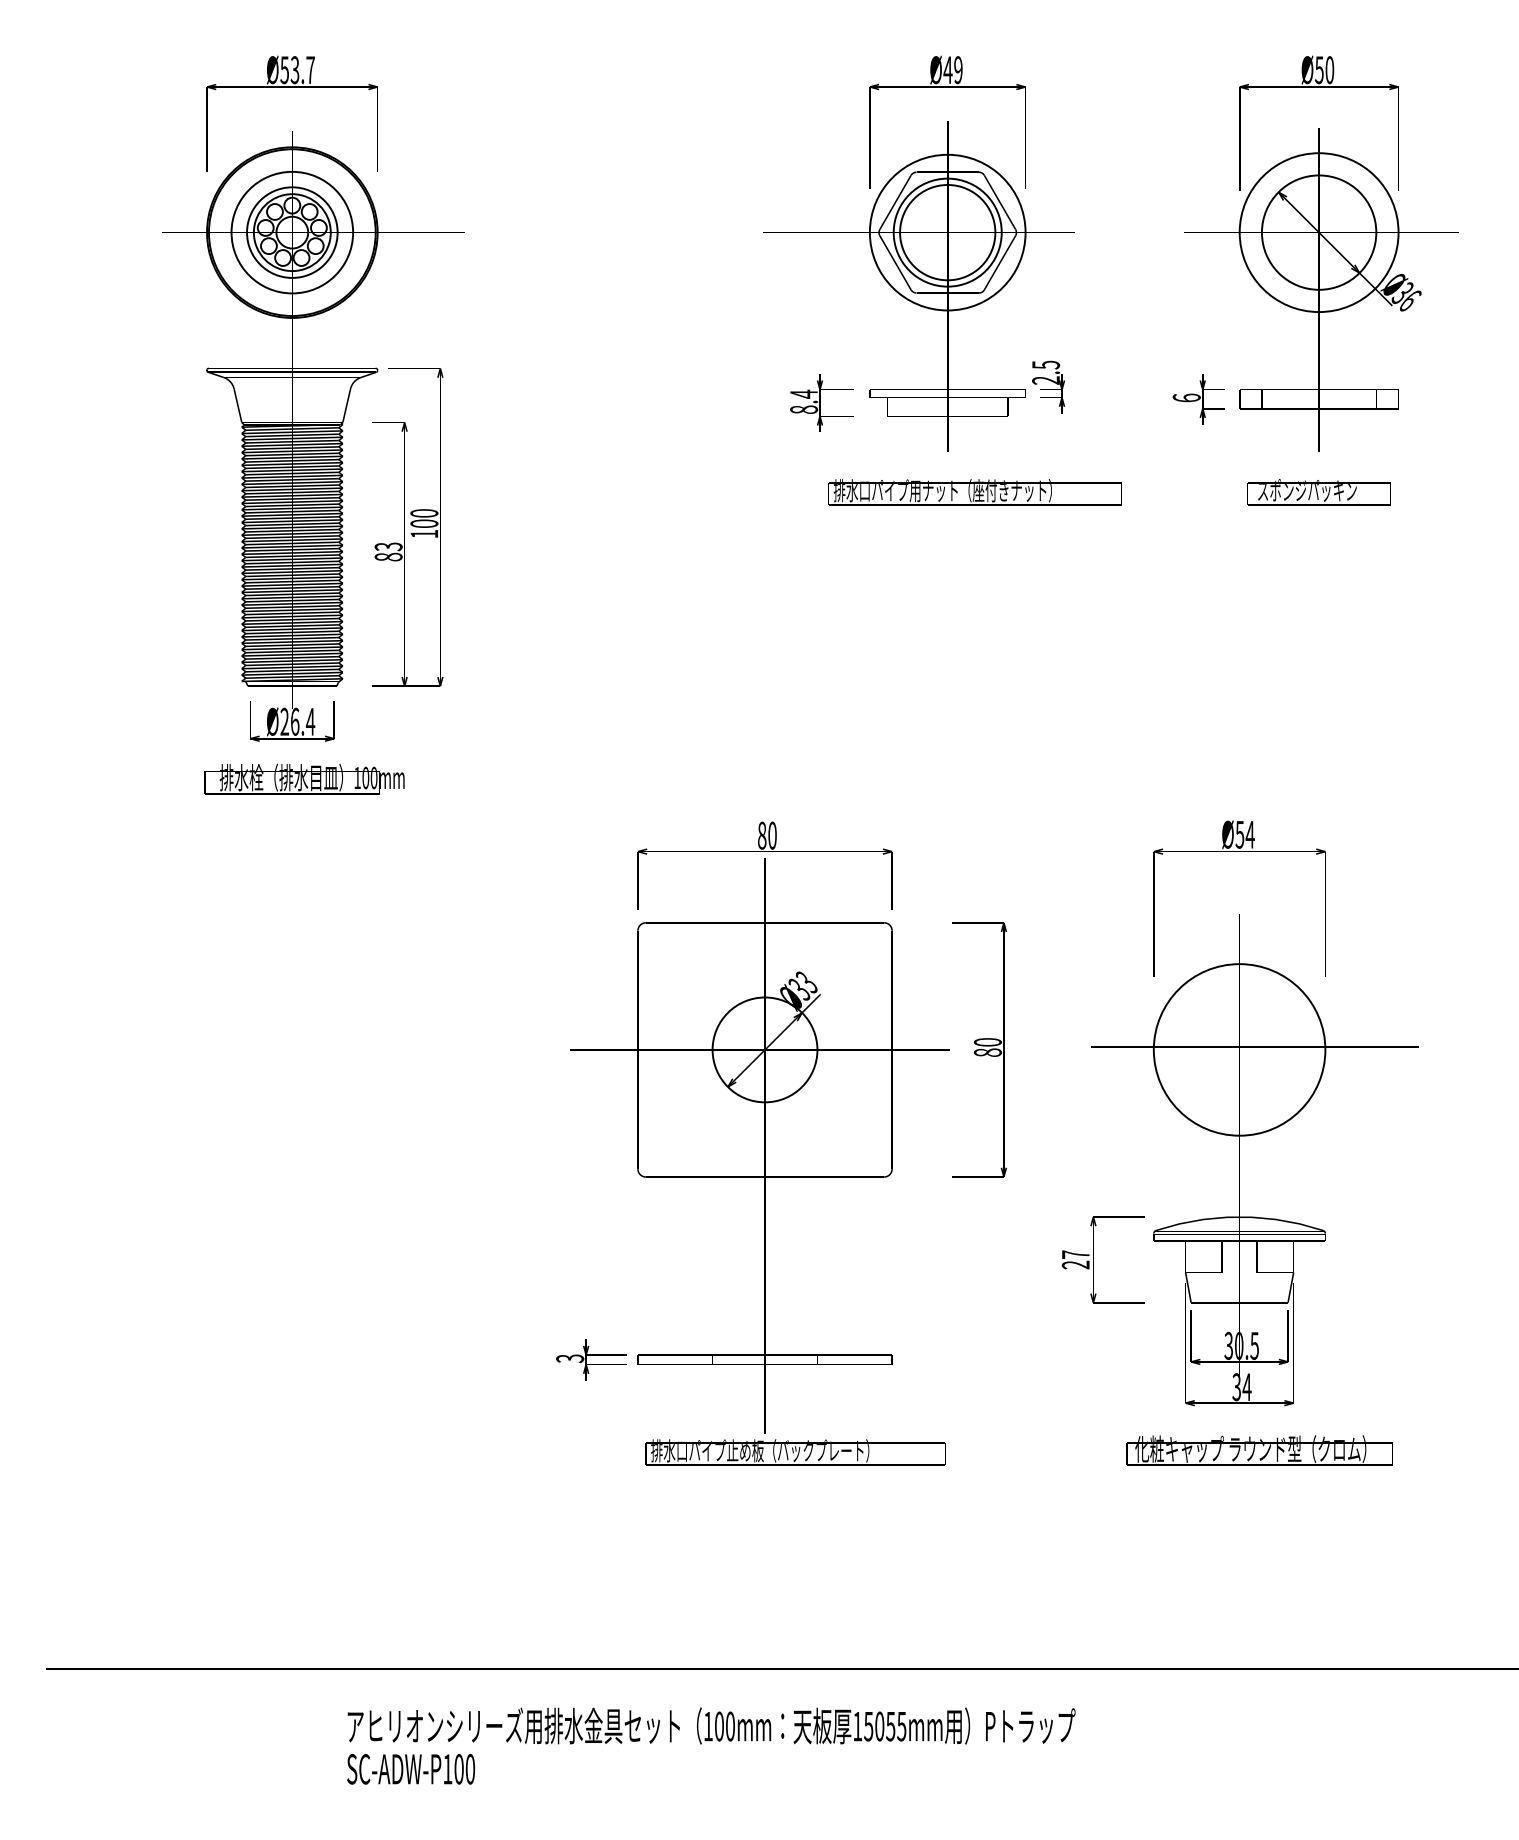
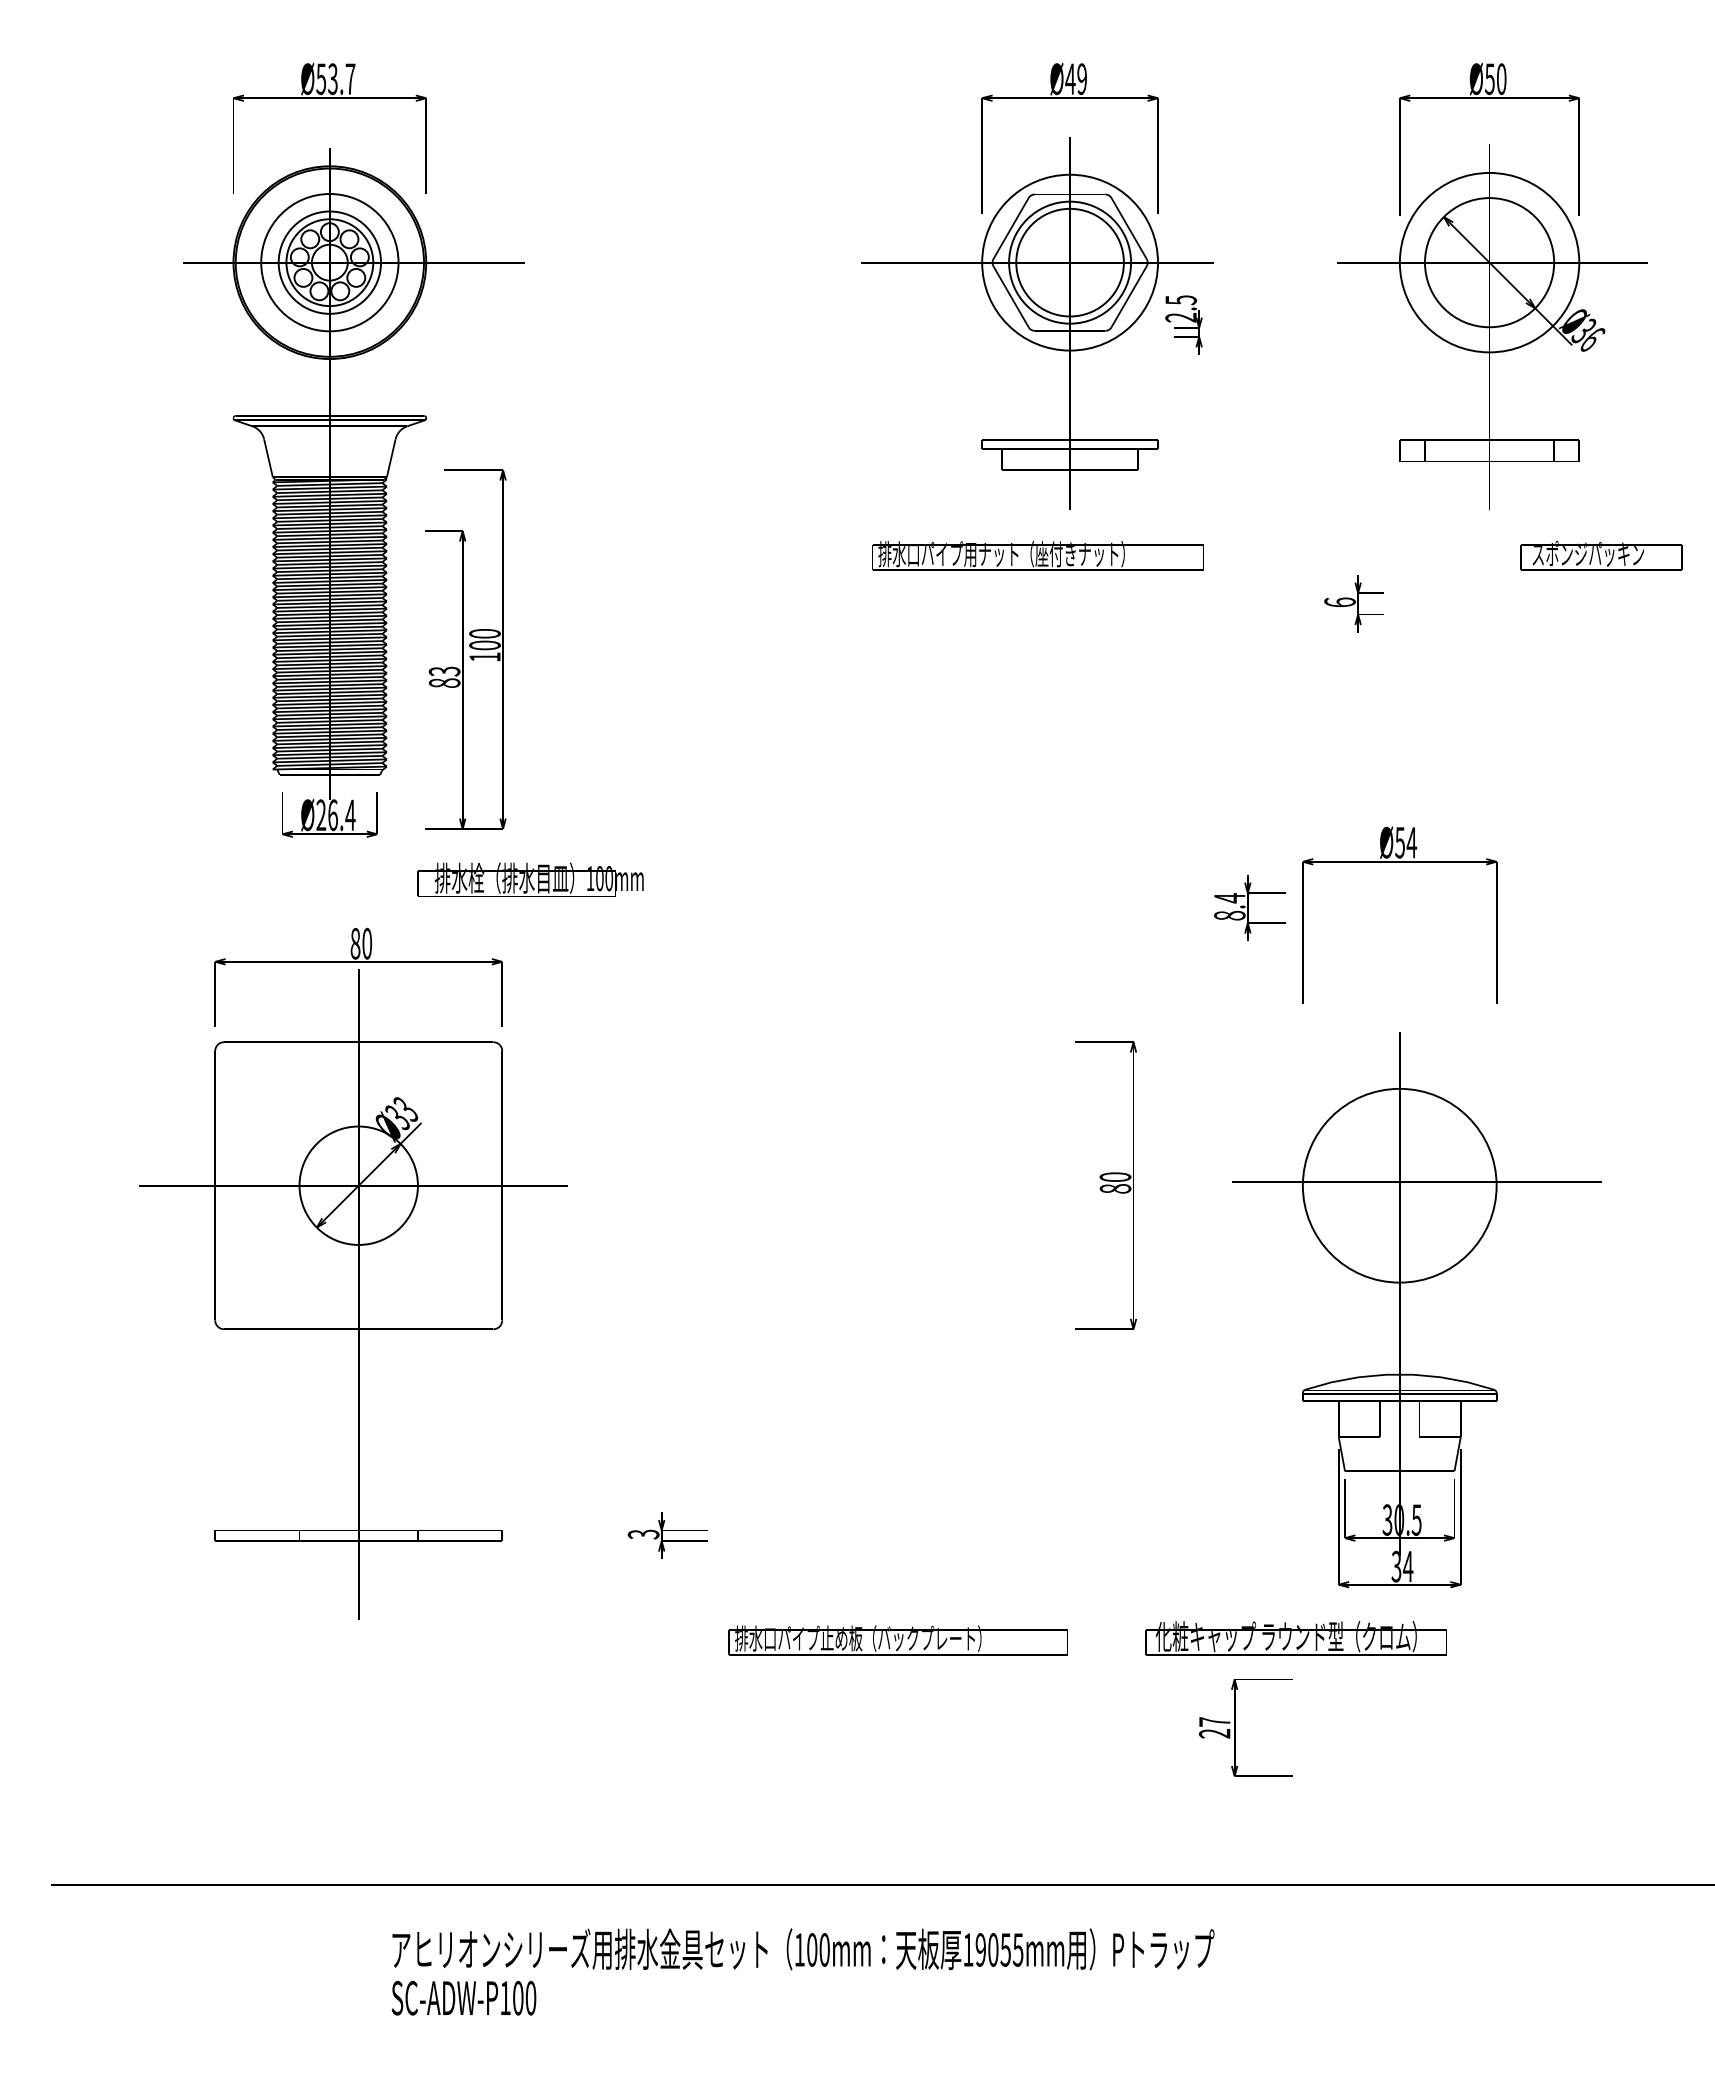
text: (1048, 386) -> (1183, 324), moved
text: (1198, 398) -> (1353, 603), moved
text: (821, 402) -> (1249, 907), moved
text: (974, 491) -> (1037, 555), moved
text: (1319, 491) -> (1601, 555), moved
text: (407, 527) -> (465, 649), moved
text: (304, 778) -> (530, 879), moved
text: (1239, 898) -> (1399, 914), moved
part: (760, 1127) -> (353, 1273), moved
text: (1103, 1259) -> (1245, 1727), moved
text: (1258, 1449) -> (1295, 1637), moved
text: (868, 1726) -> (980, 1949), 15055mm -> 19055mm

